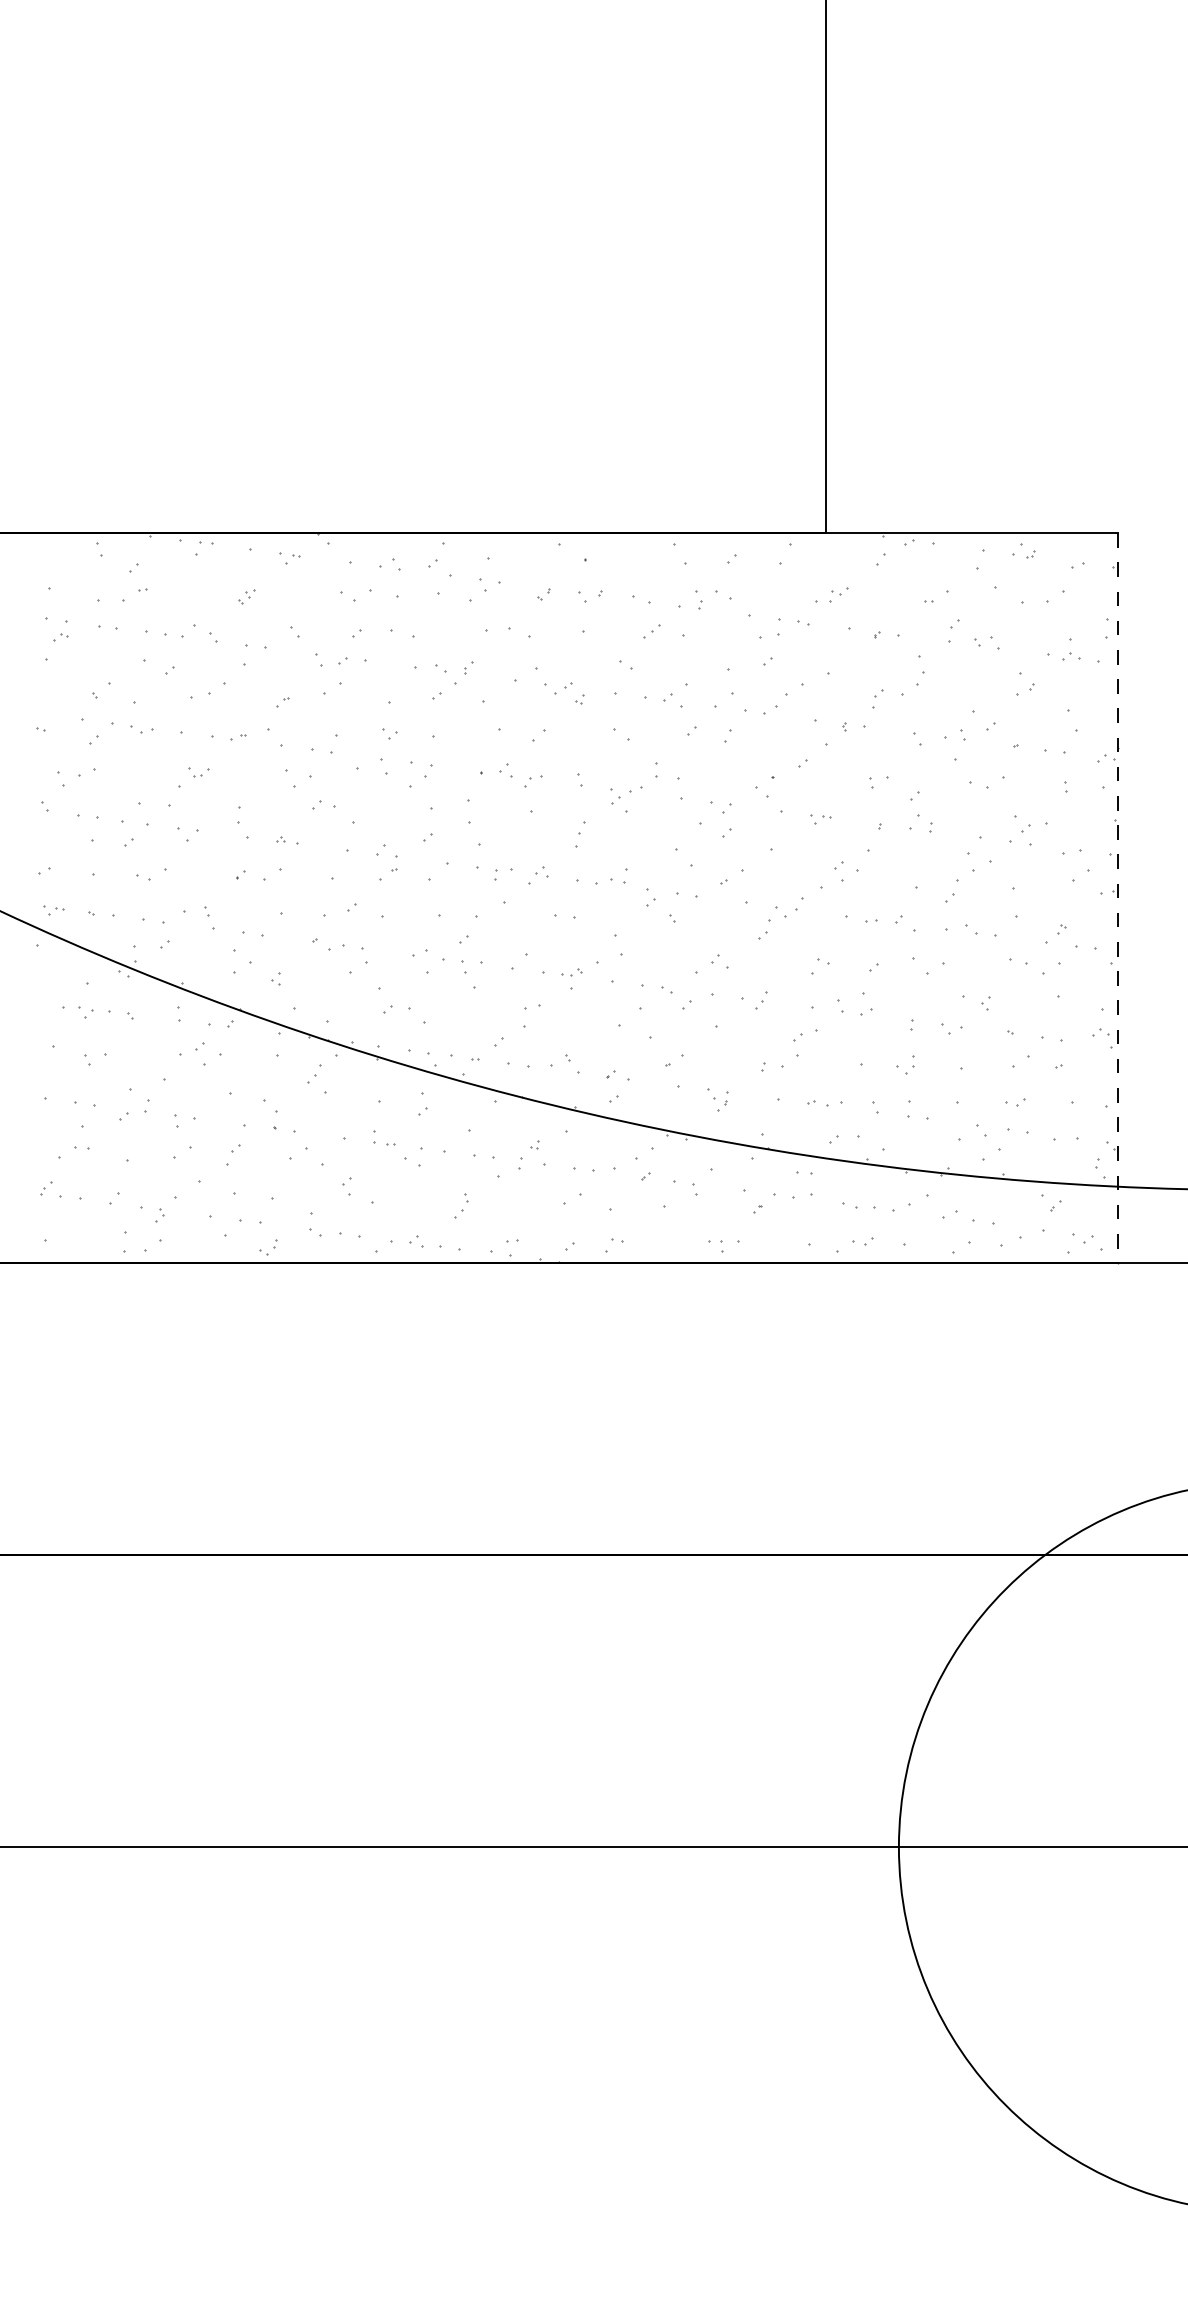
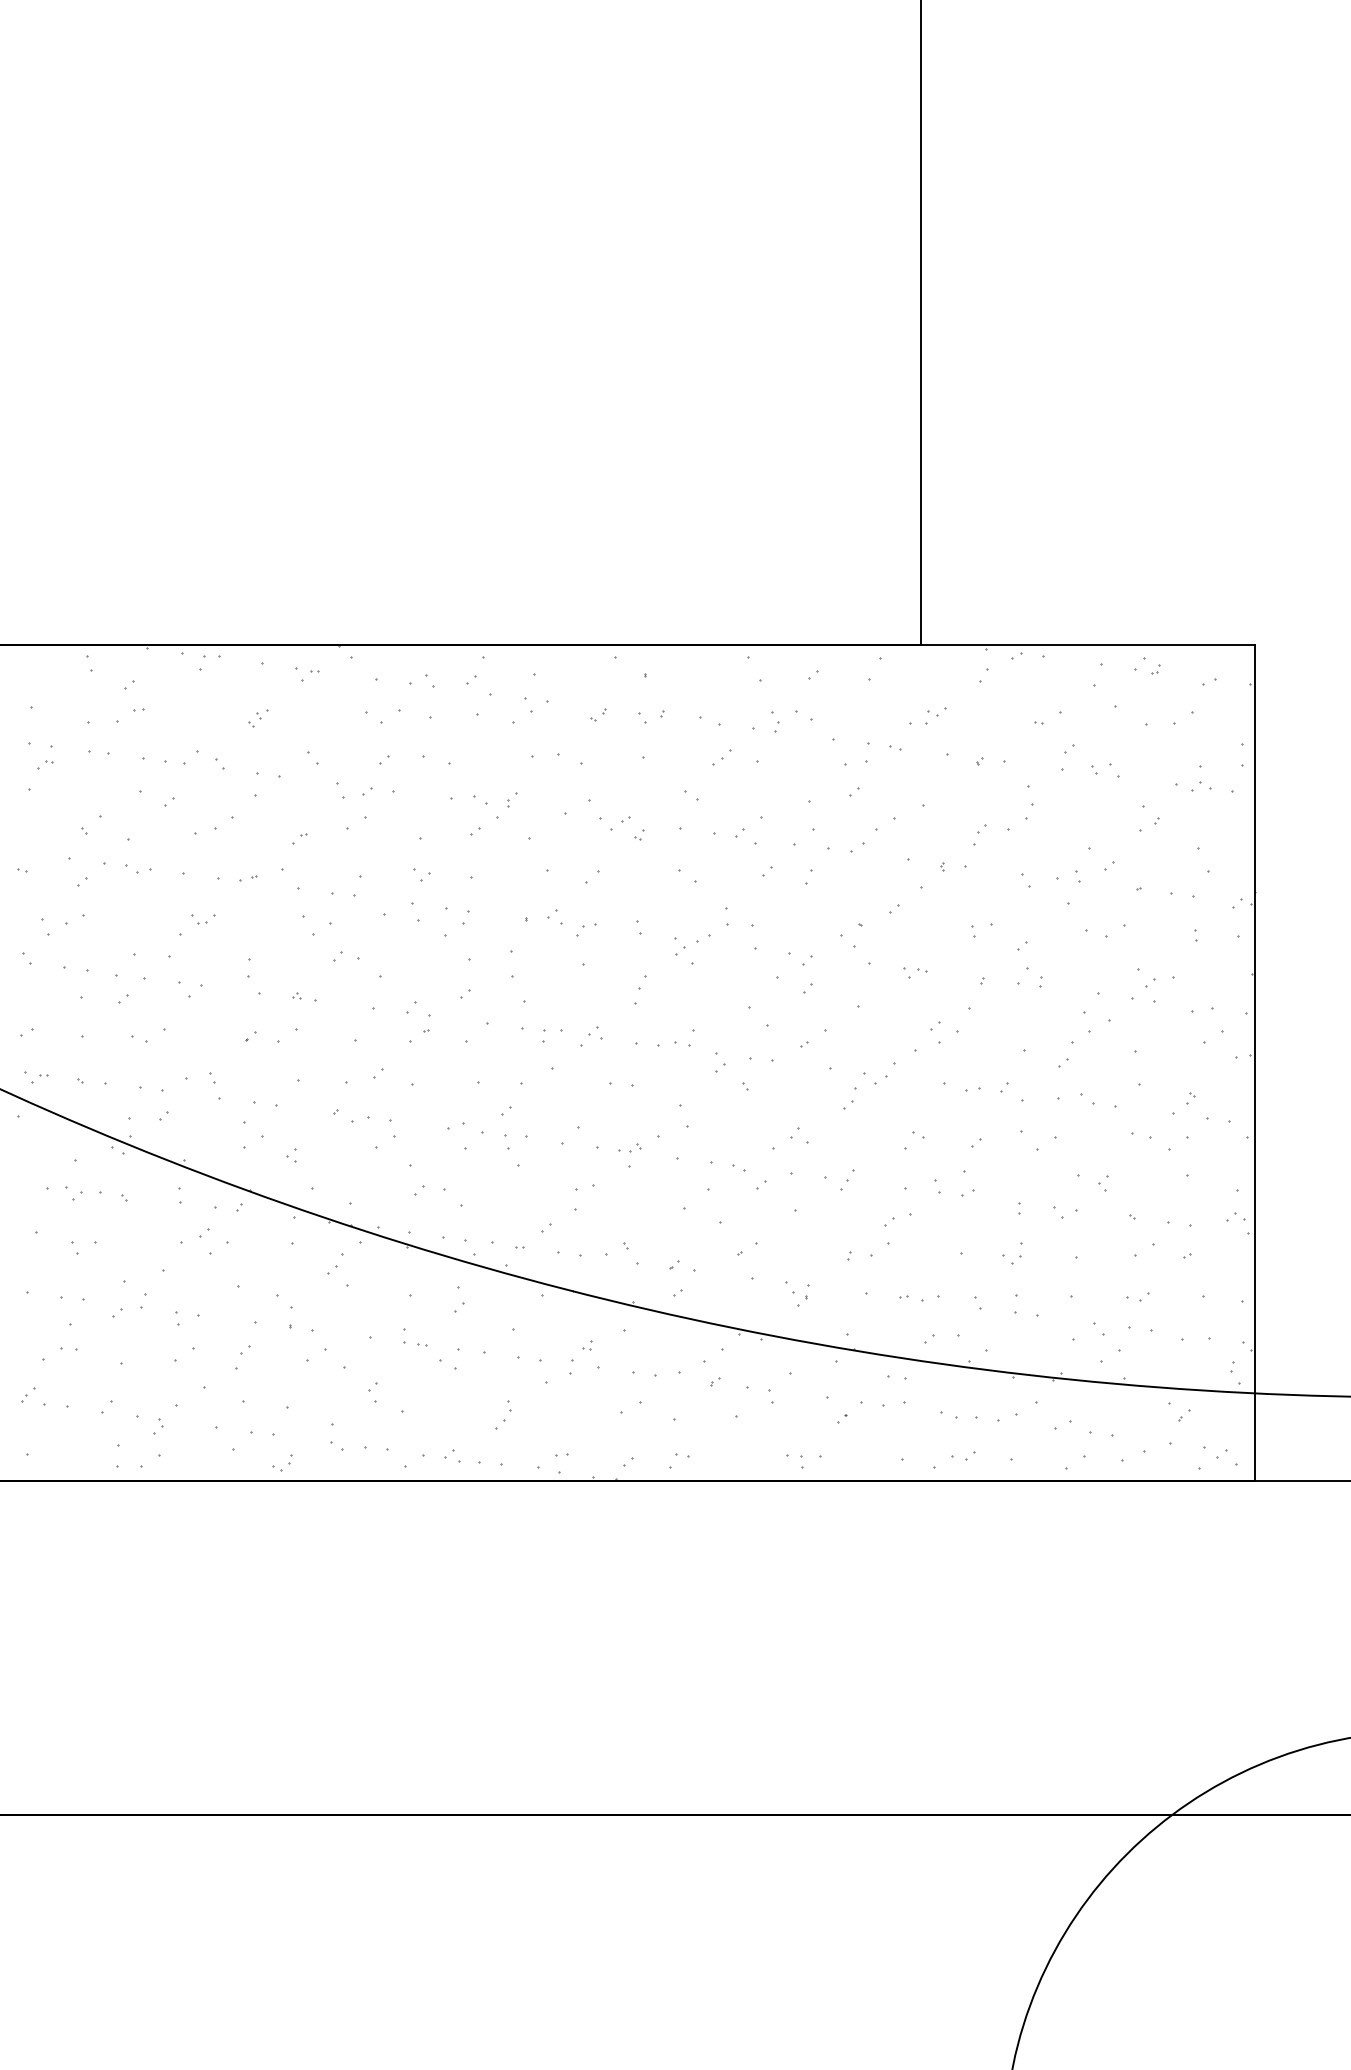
line: (1117, 898) -> (1254, 1063), dashed -> solid

